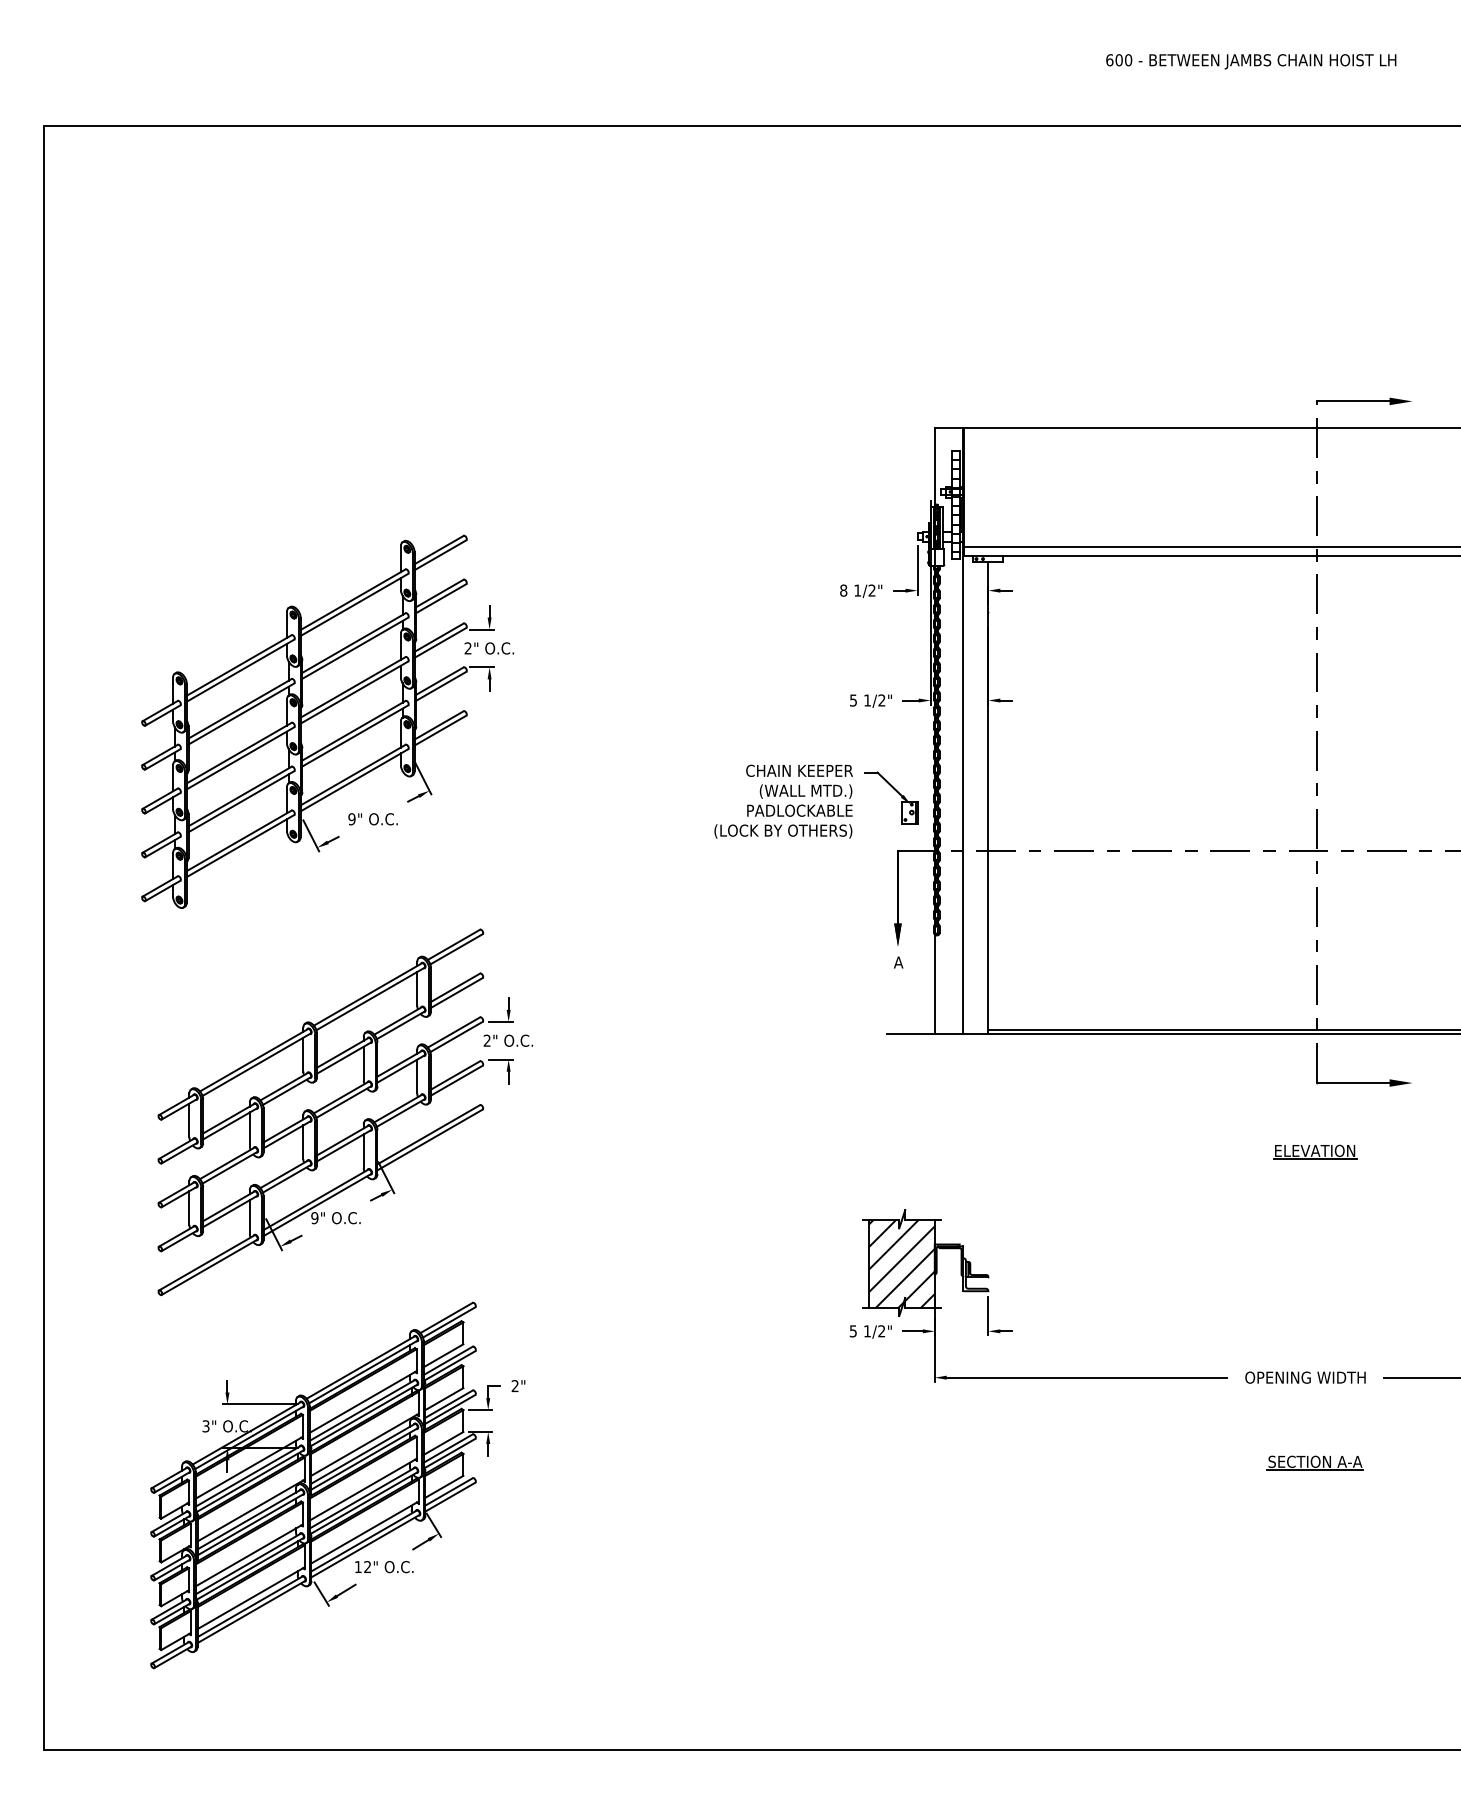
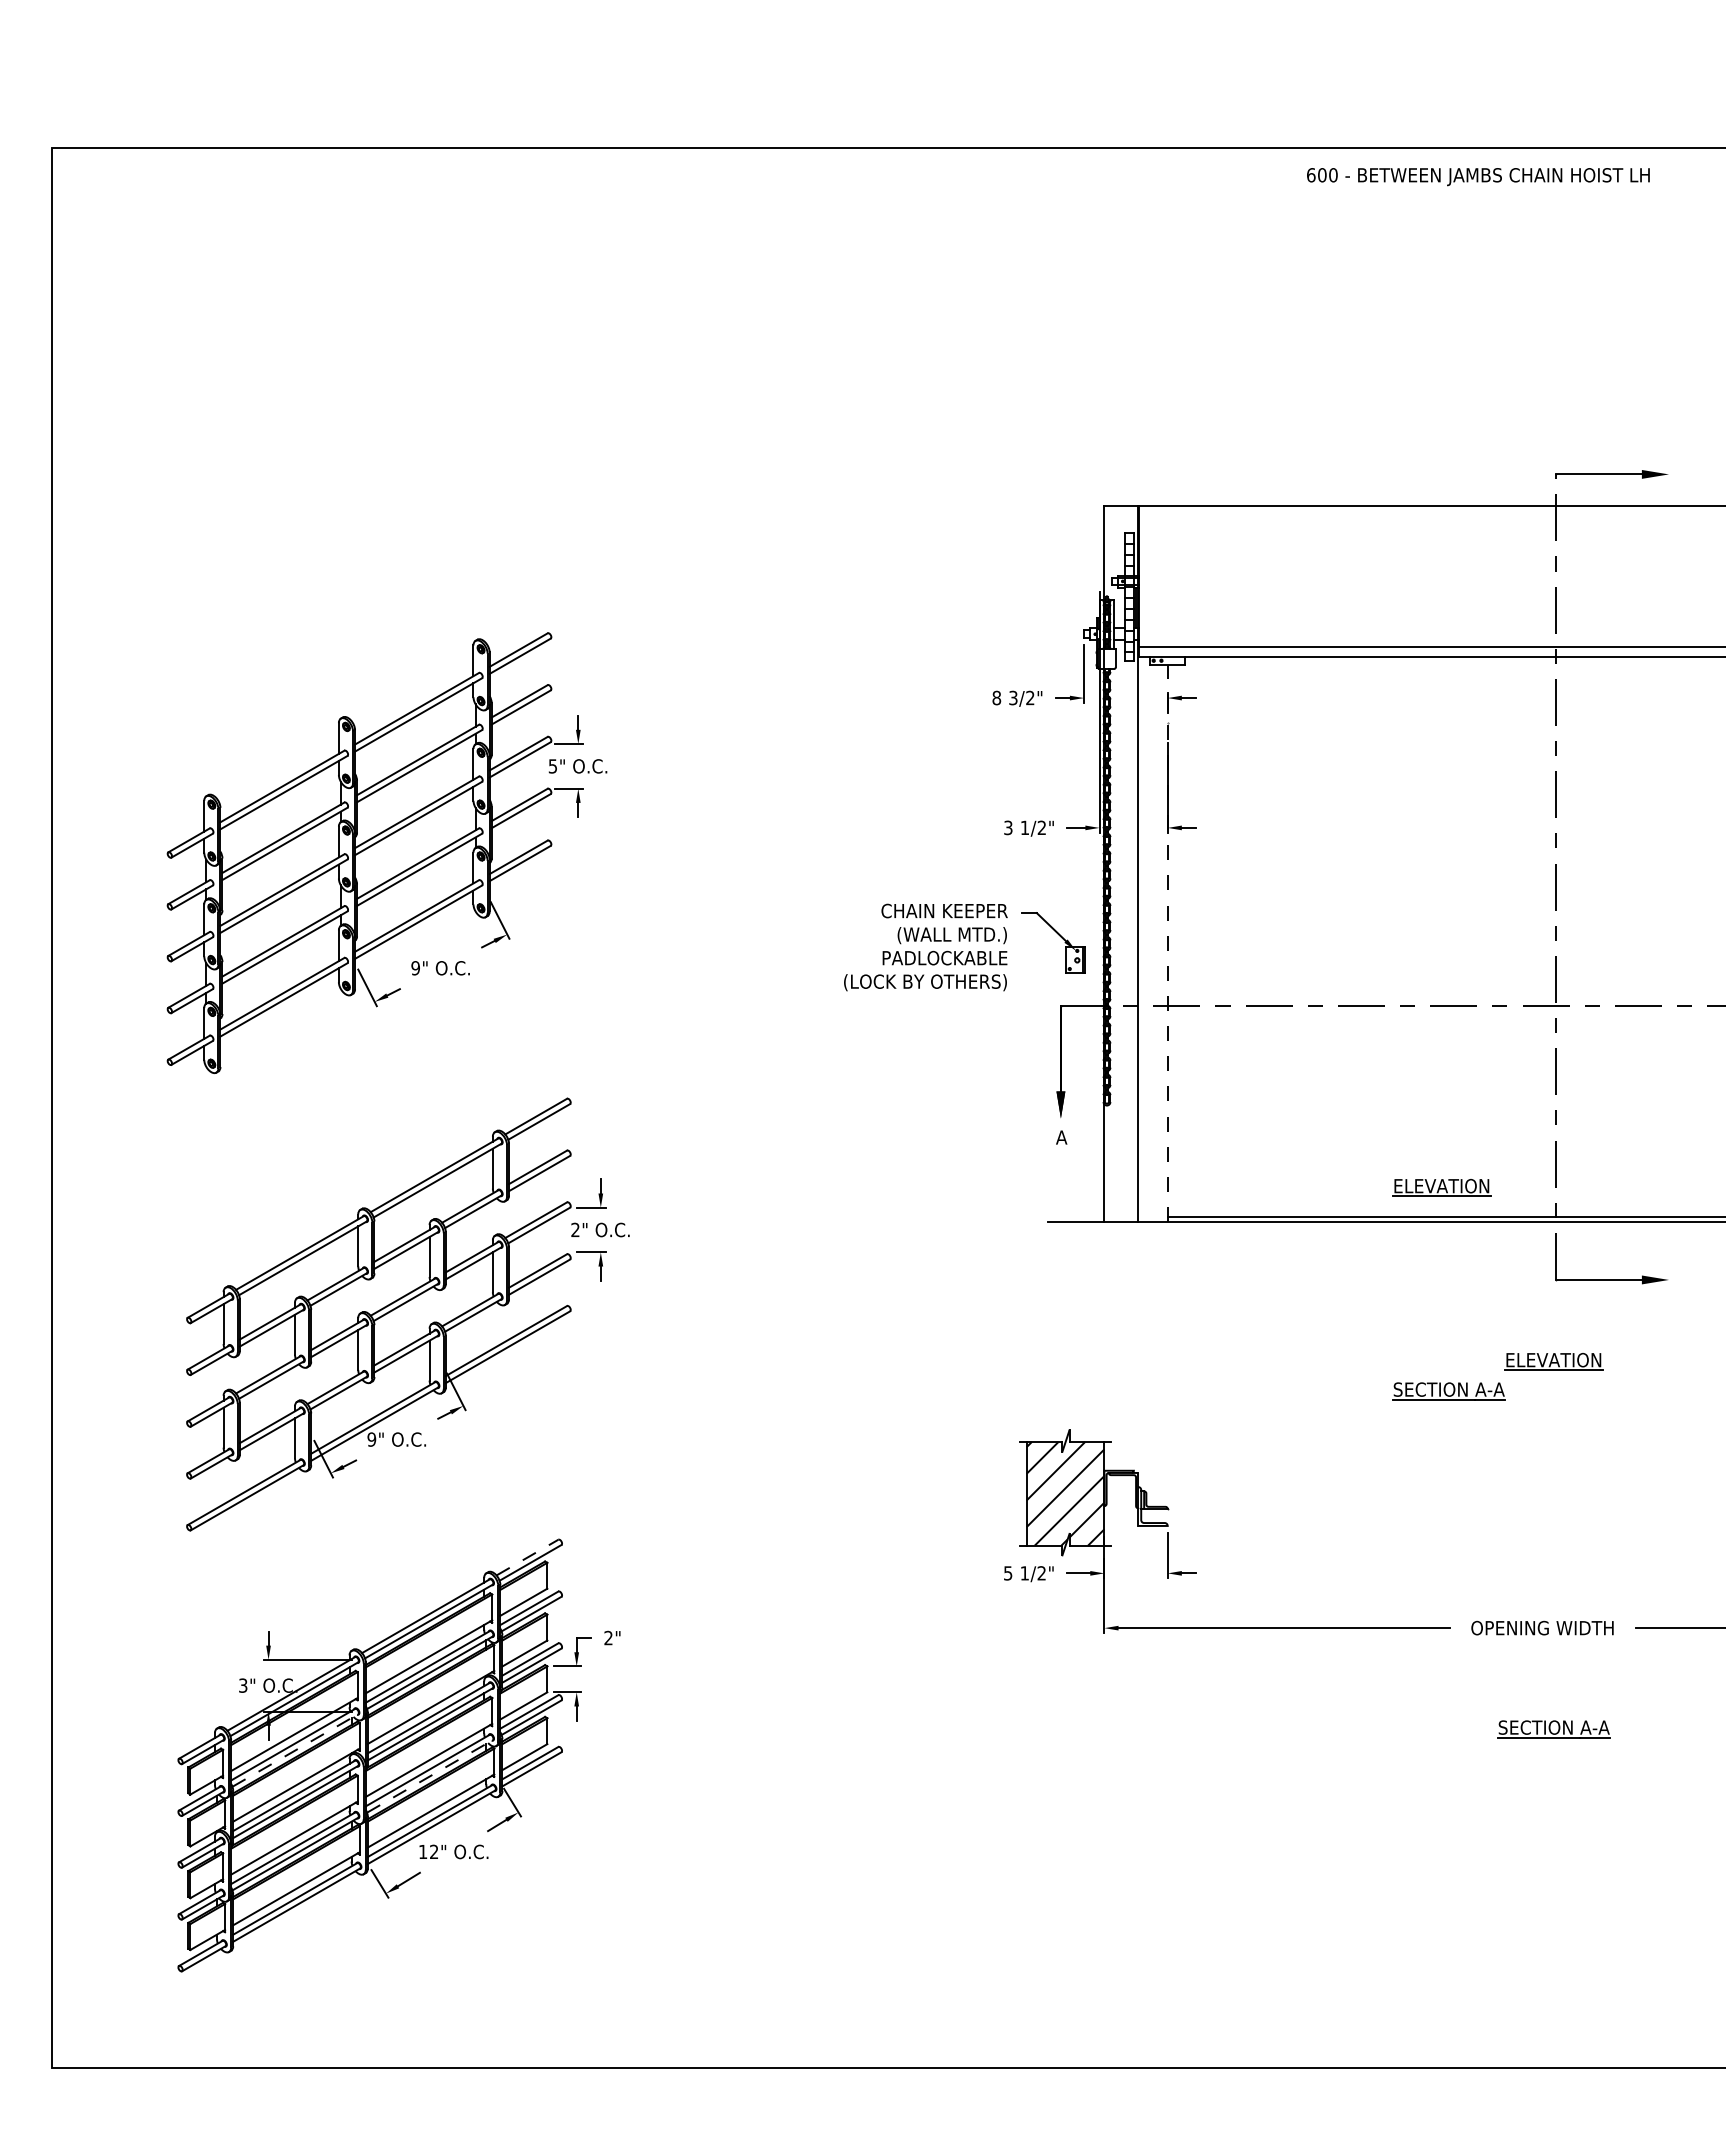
text: (1251, 62) -> (1478, 177), moved
text: (857, 590) -> (1013, 697), 1/2" -> 3/2"
text: (467, 648) -> (552, 766), 2" -> 5"
text: (853, 700) -> (1008, 827), 5 -> 3
line: (988, 798) -> (1167, 943), solid -> dashed
part: (1220, 1004) -> (1441, 1187), added
part: (1225, 1177) -> (1448, 1391), added
line: (446, 1317) -> (527, 1557), solid -> dashed
line: (250, 1481) -> (295, 1750), solid -> dashed
line: (363, 1503) -> (429, 1776), solid -> dashed

